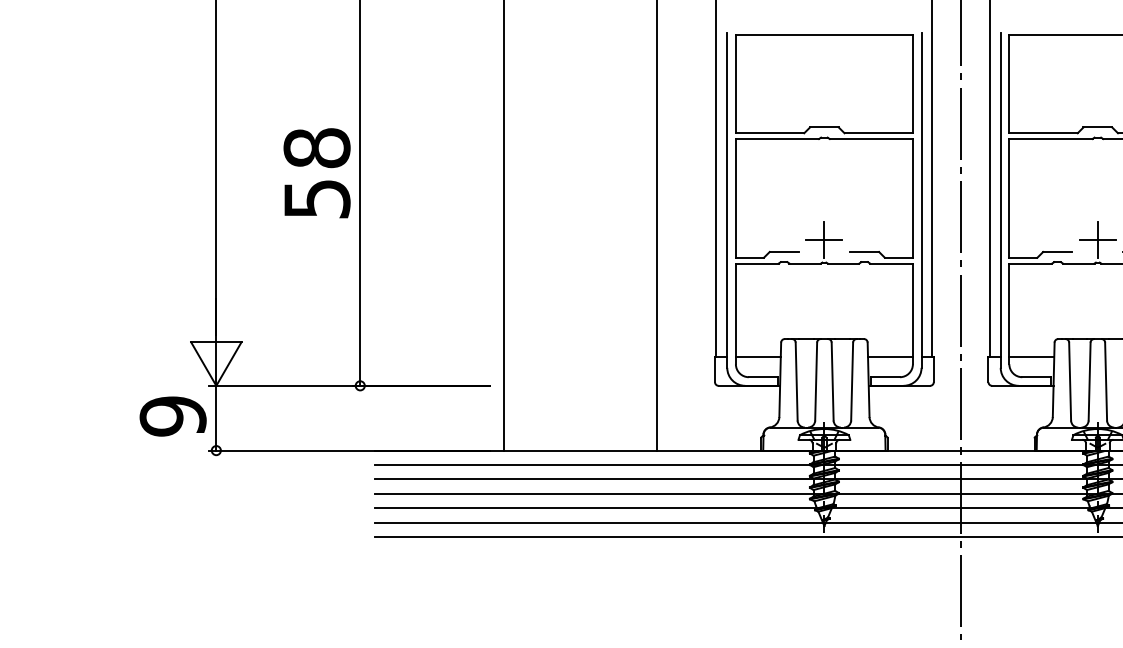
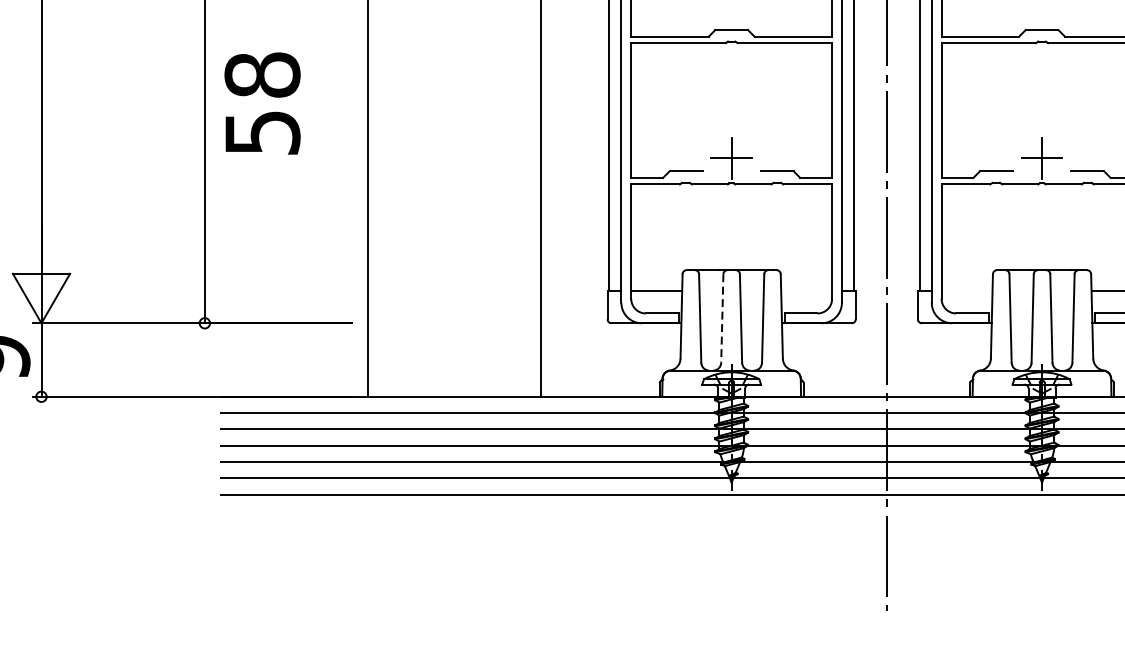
text: (316, 173) -> (261, 103), moved
line: (890, 357) -> (806, 291), removed
line: (1031, 357) -> (966, 291), removed
line: (816, 381) -> (722, 318), solid -> dashed

